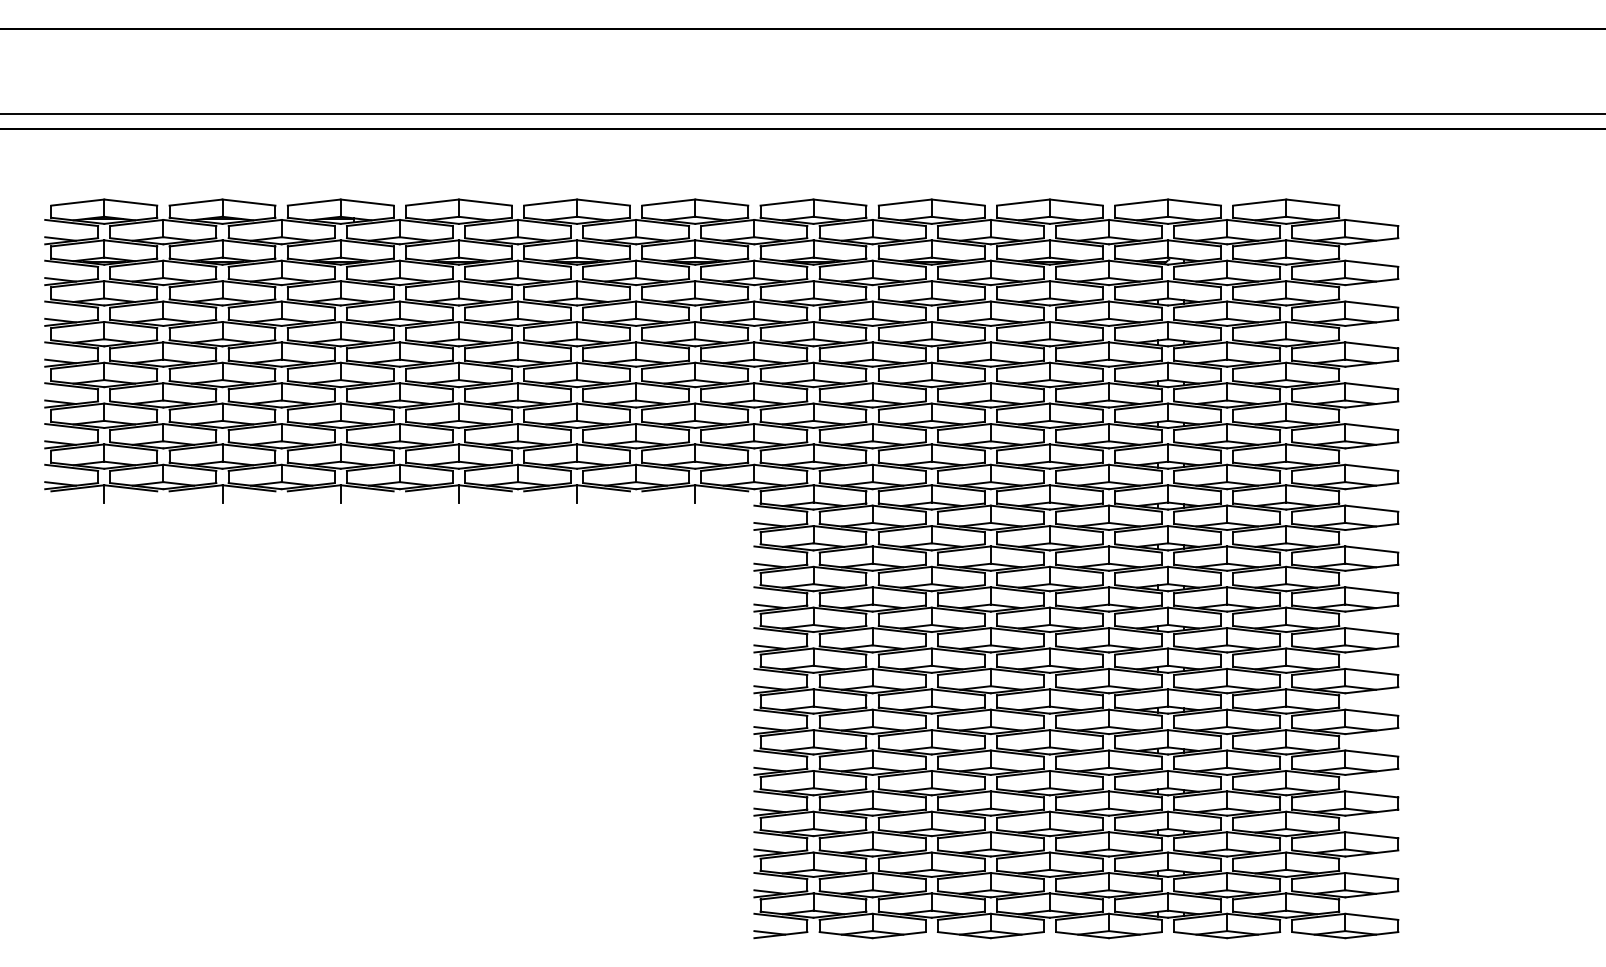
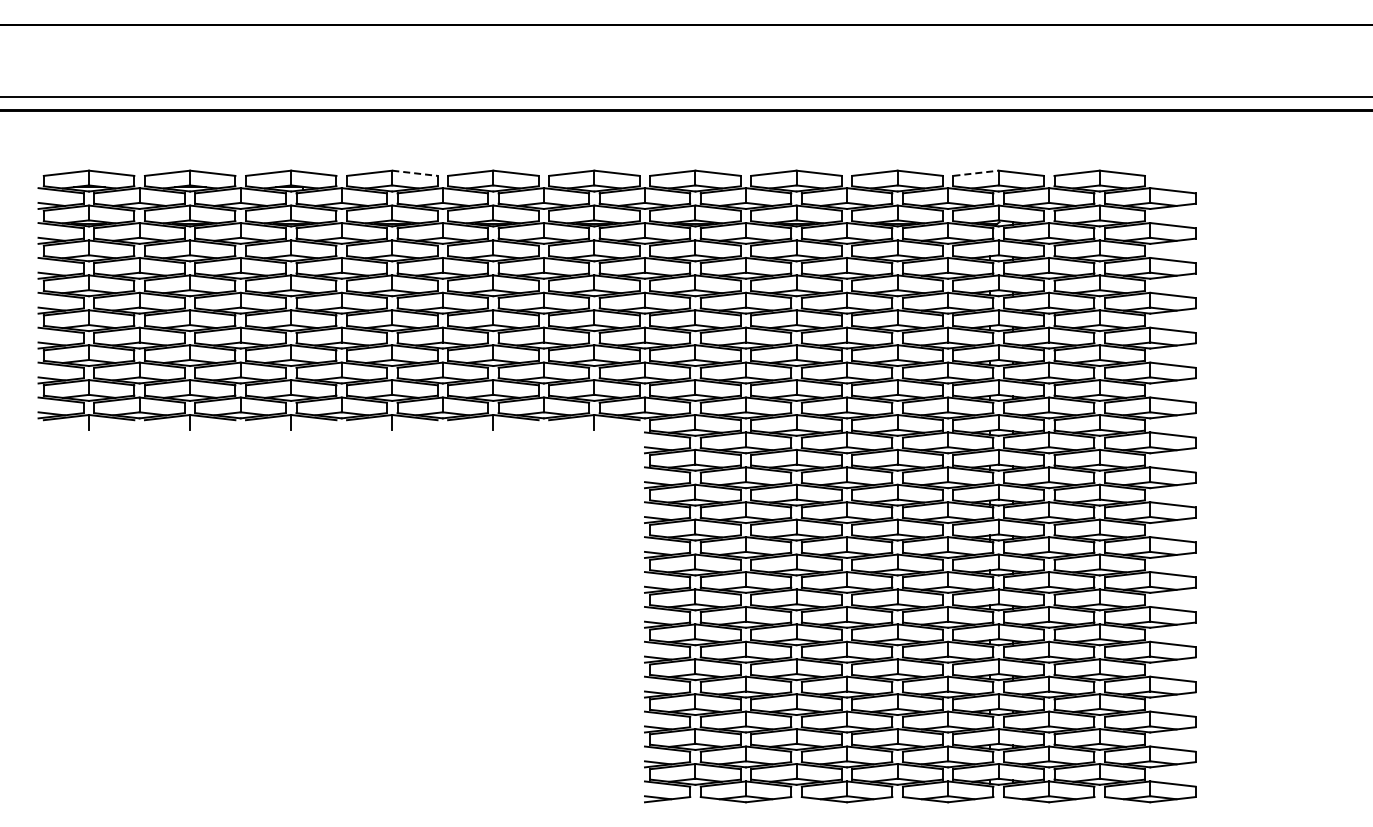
line: (484, 202) -> (414, 173), solid -> dashed
line: (1142, 202) -> (976, 173), solid -> dashed

